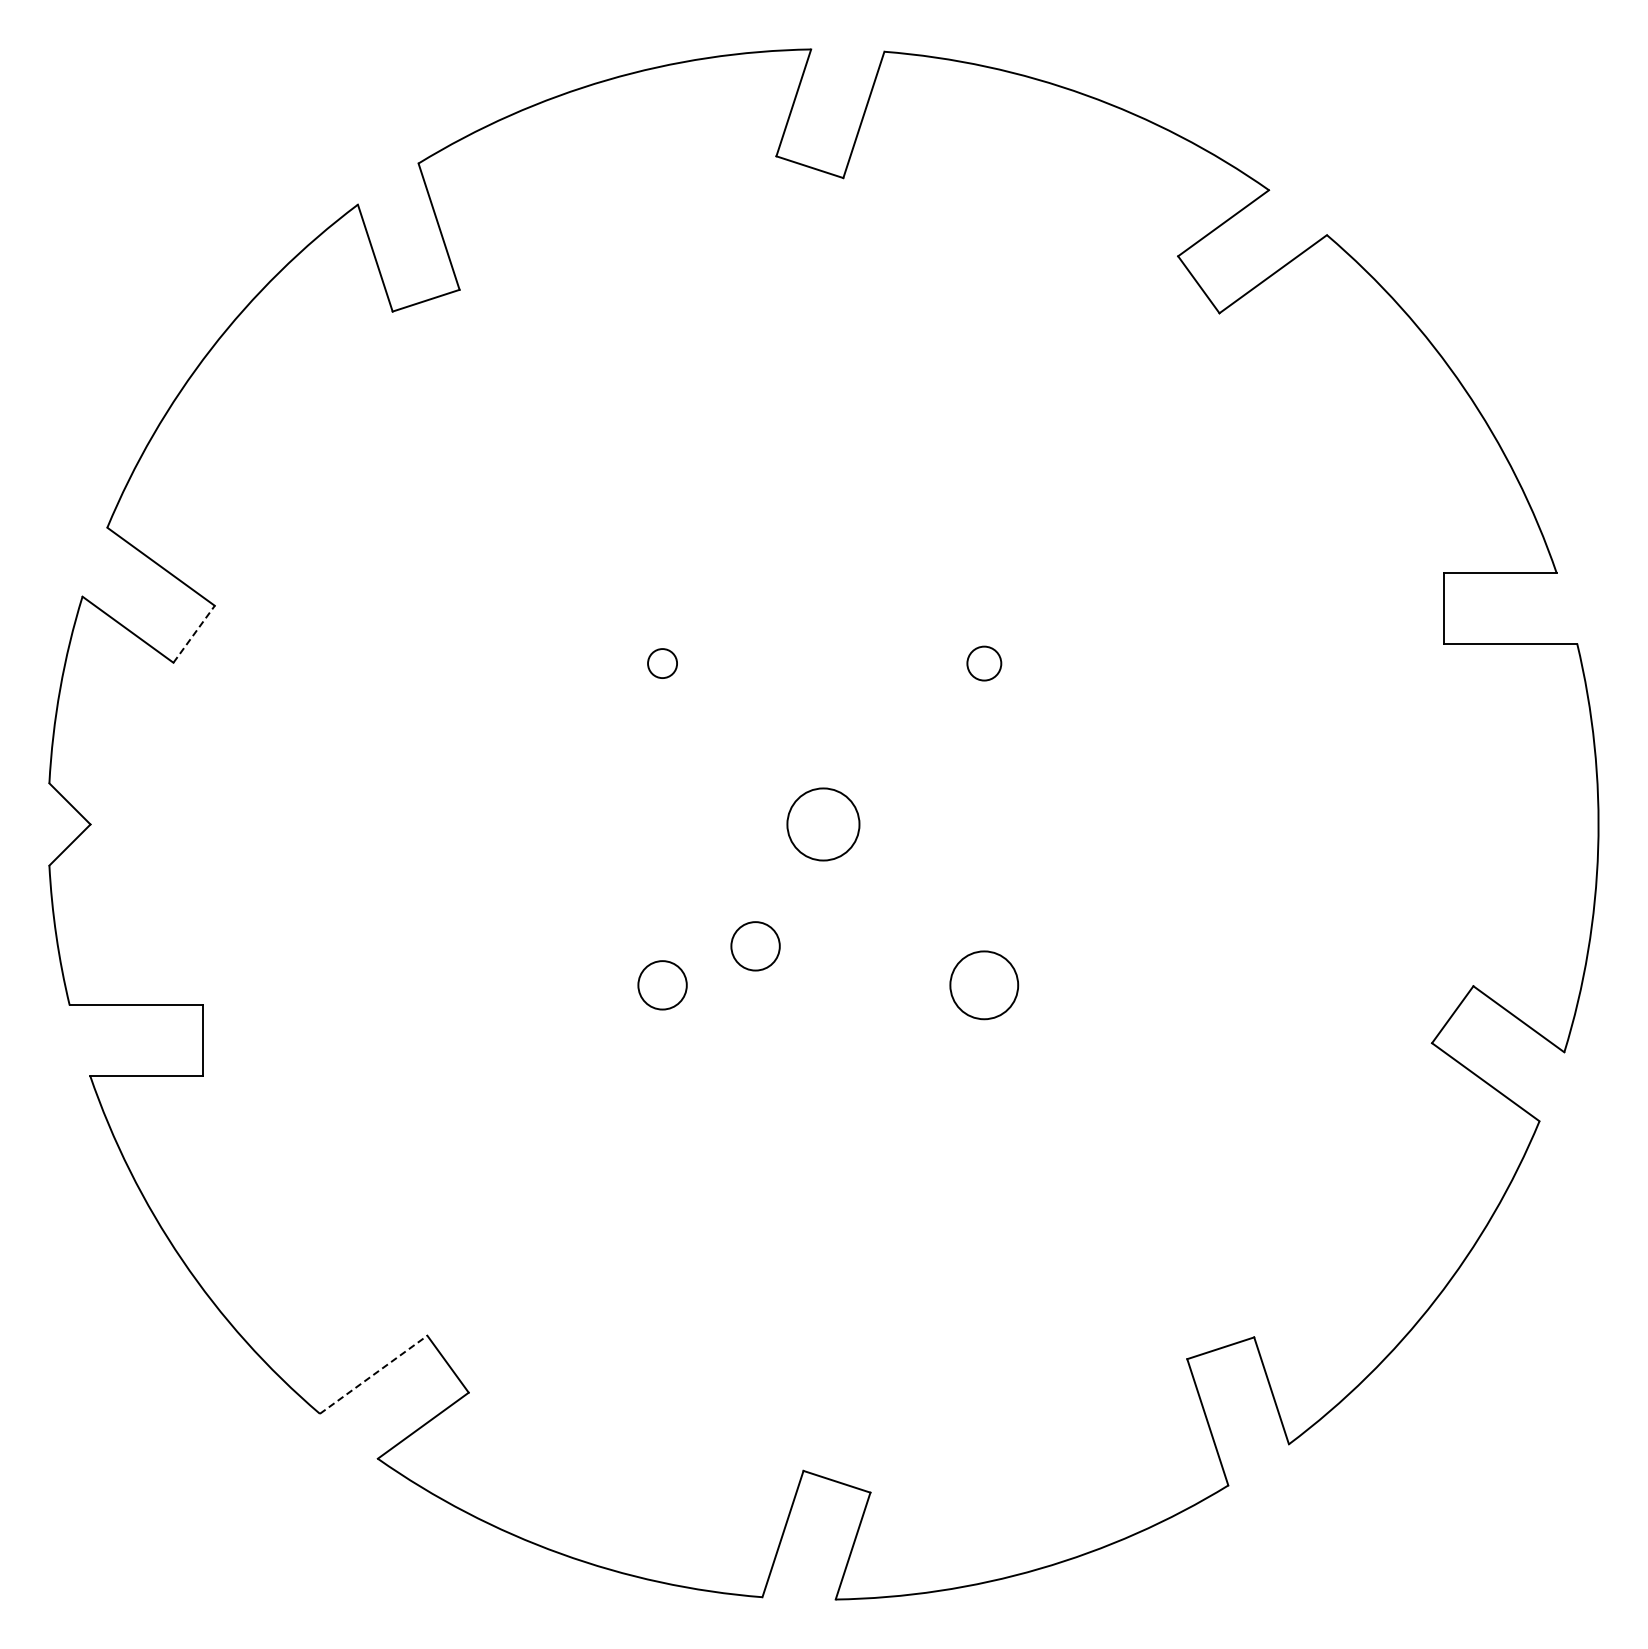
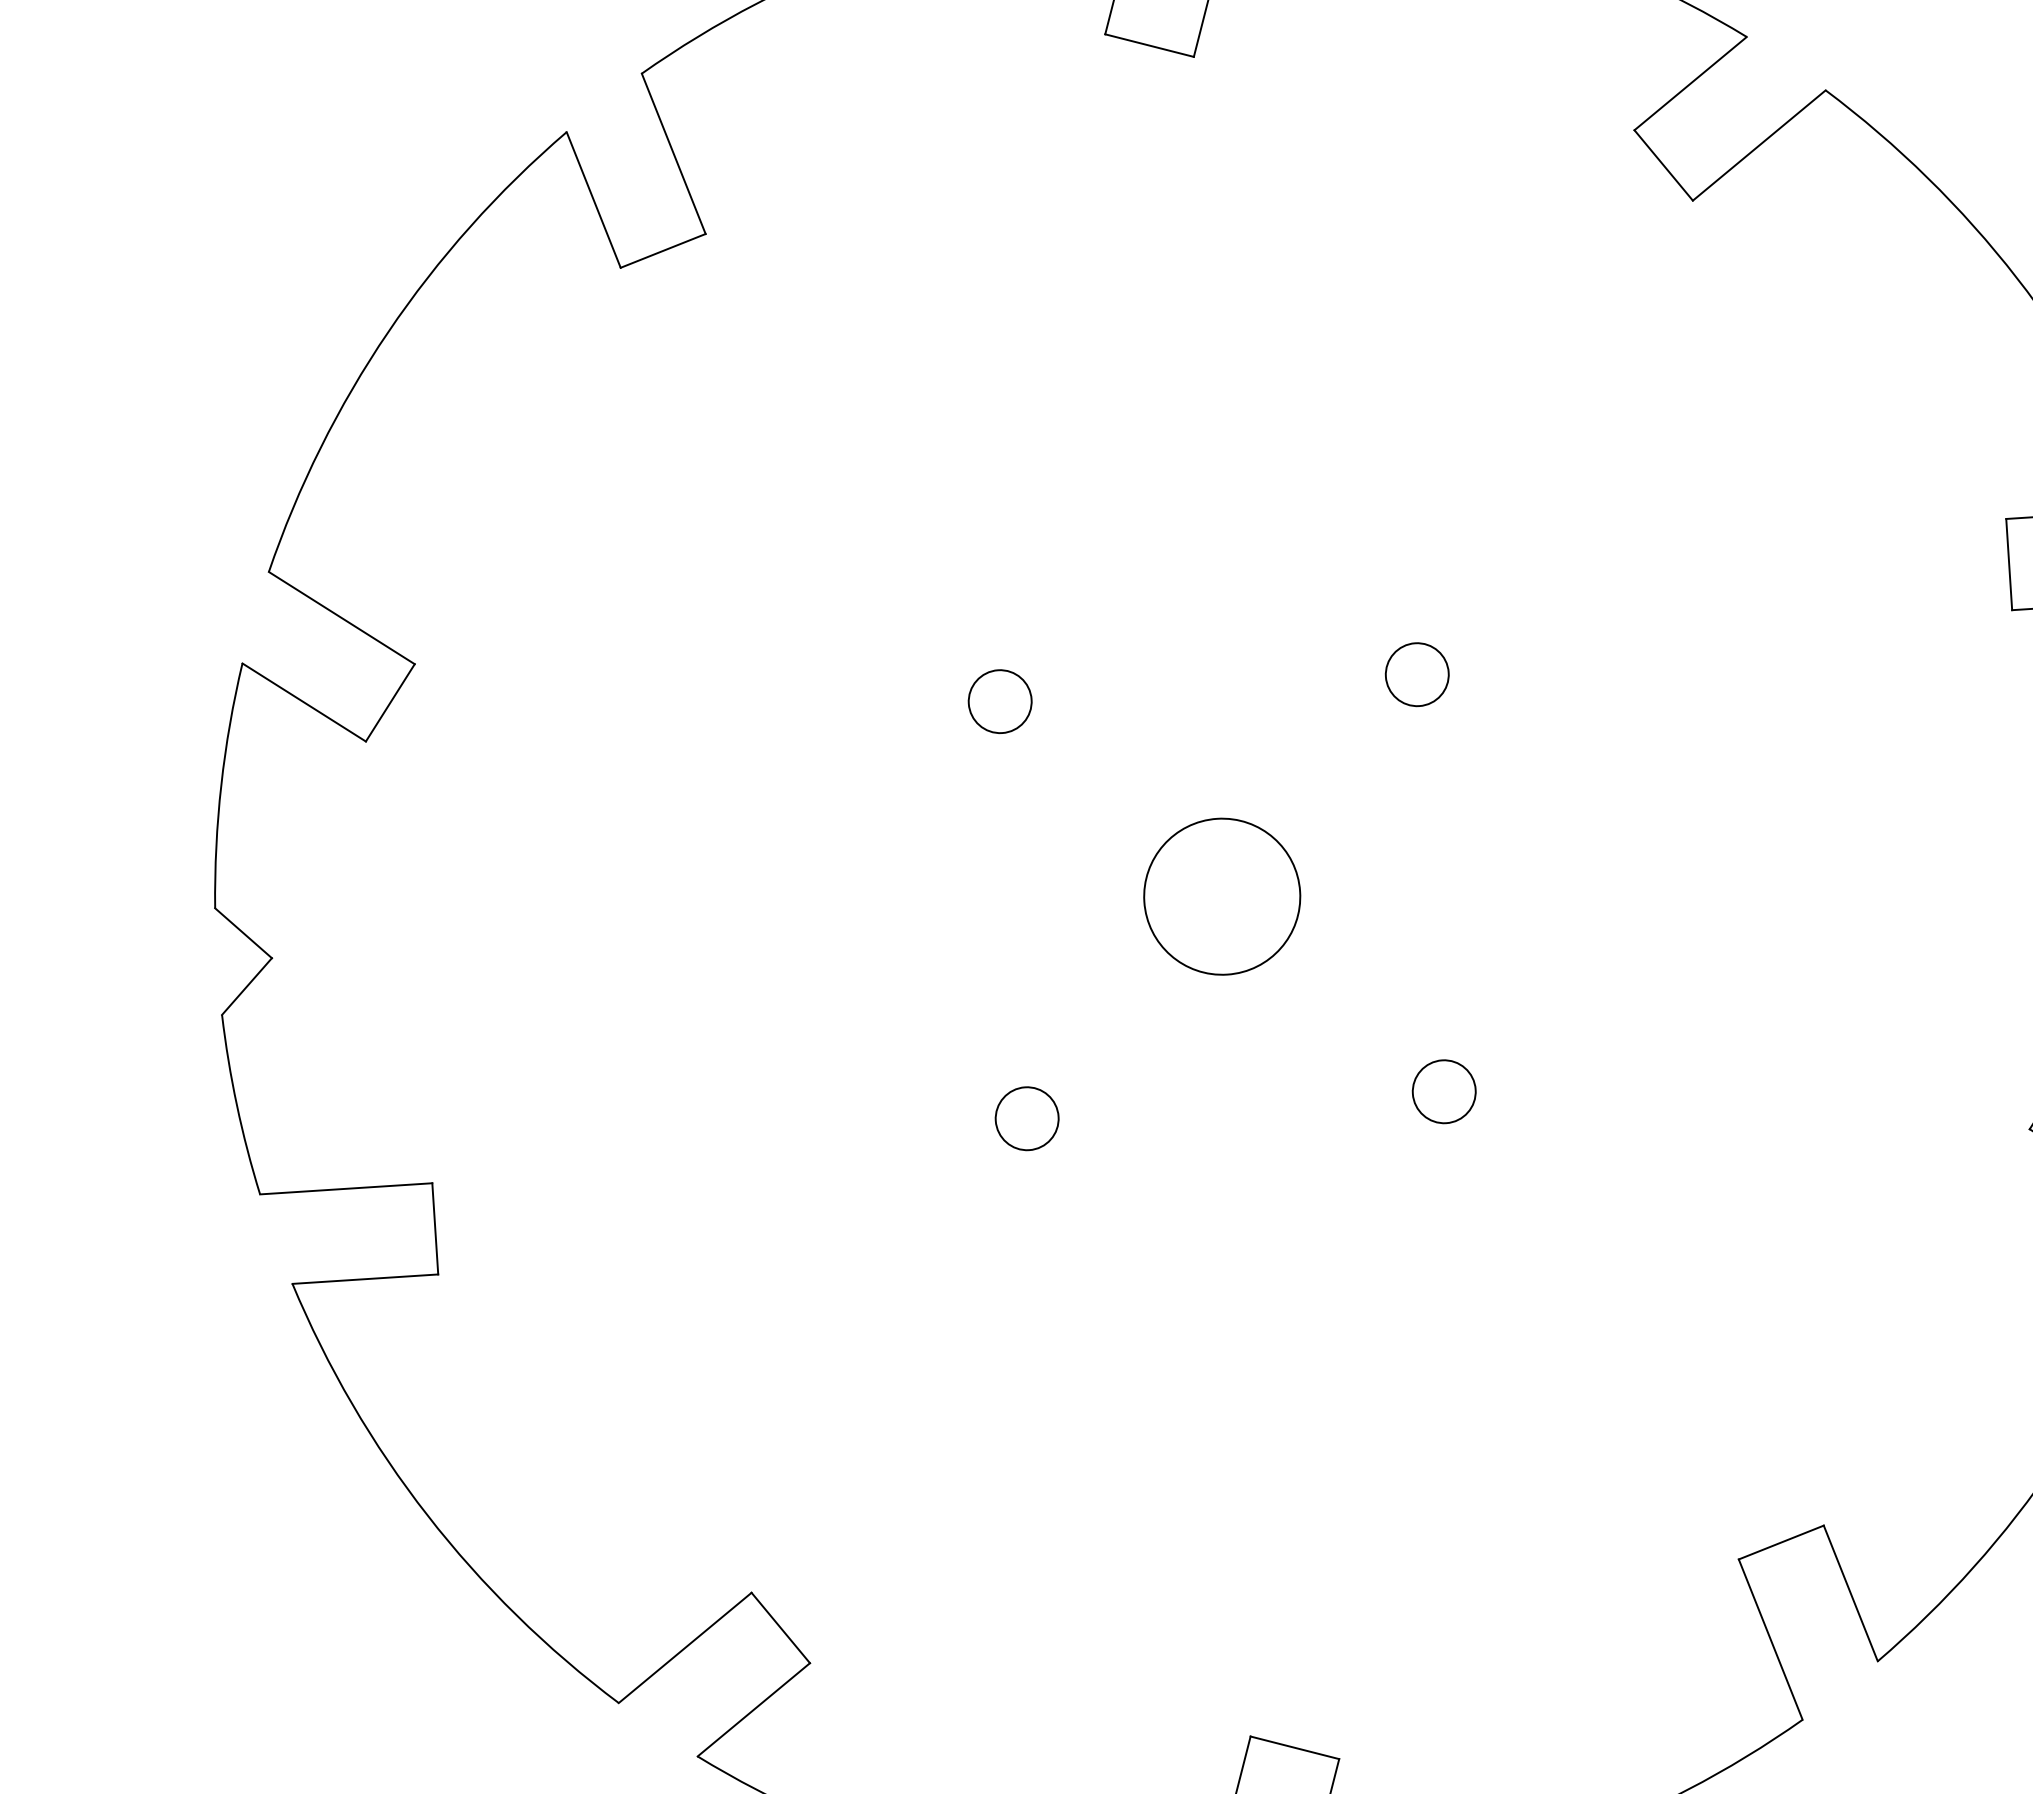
line: (194, 633) -> (390, 701), dashed -> solid
circle: (662, 663) -> (1000, 701), size x1.67
circle: (984, 663) -> (1417, 674), size x1.43
circle: (823, 824) -> (1222, 896), size x1.67
circle: (755, 946) -> (1144, 1060), removed
circle: (984, 985) -> (1444, 1091), size x0.71
line: (374, 1374) -> (686, 1647), dashed -> solid

